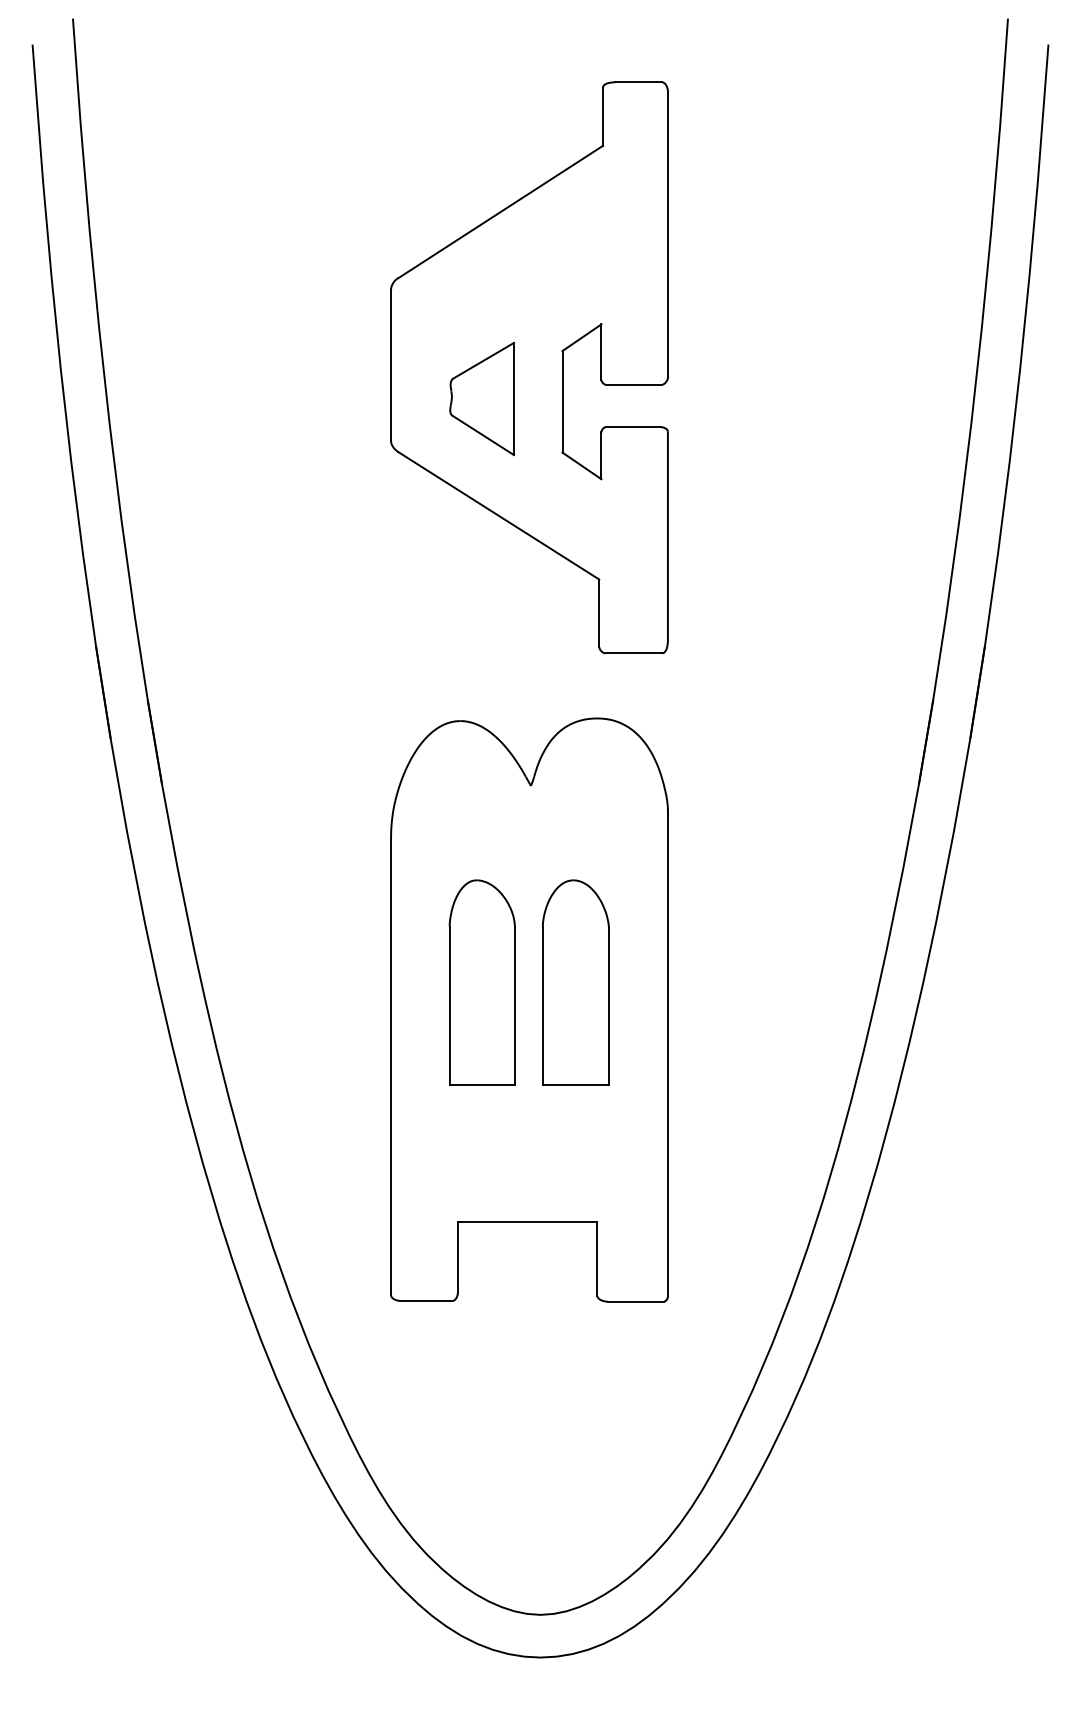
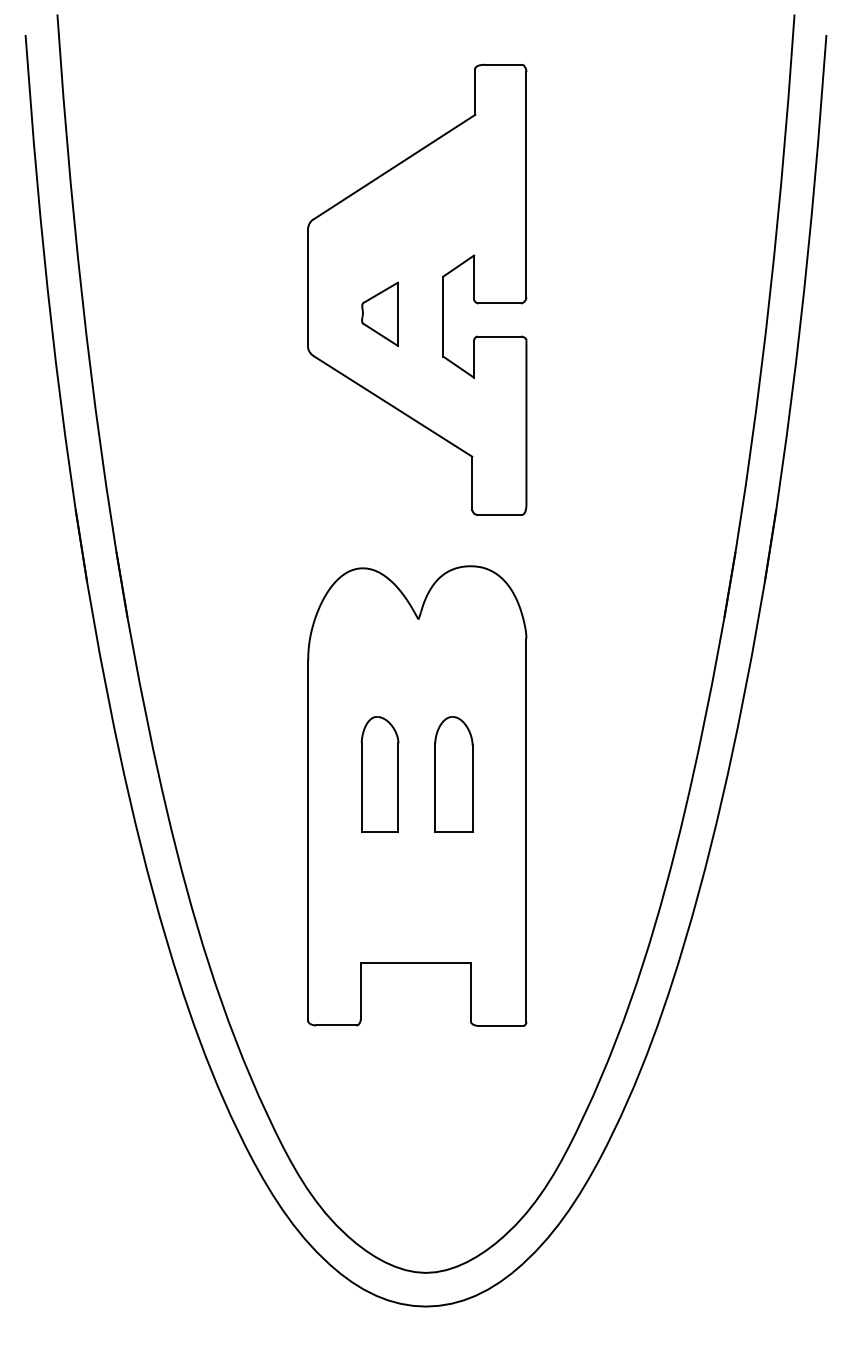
part: (481, 397) -> (379, 313), size x0.71
part: (481, 982) -> (379, 774), size x0.71
part: (575, 982) -> (453, 774), size x0.71

